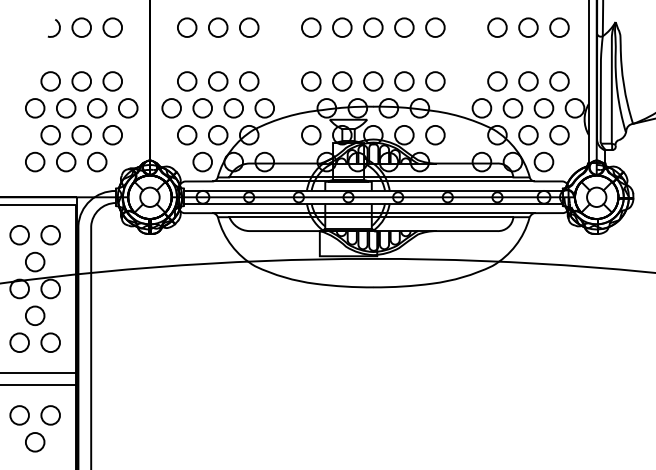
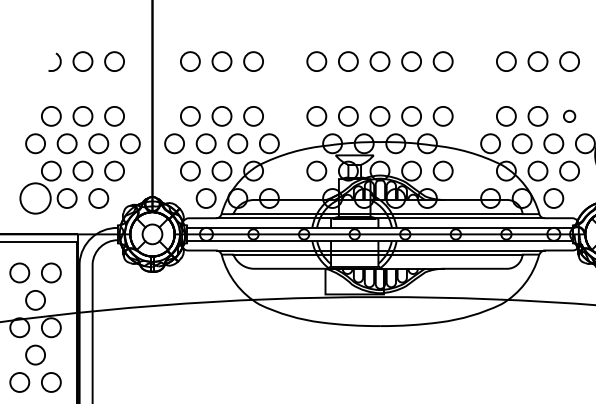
circle: (559, 81) -> (569, 116), size x0.6
circle: (34, 161) -> (34, 197), size x1.6

